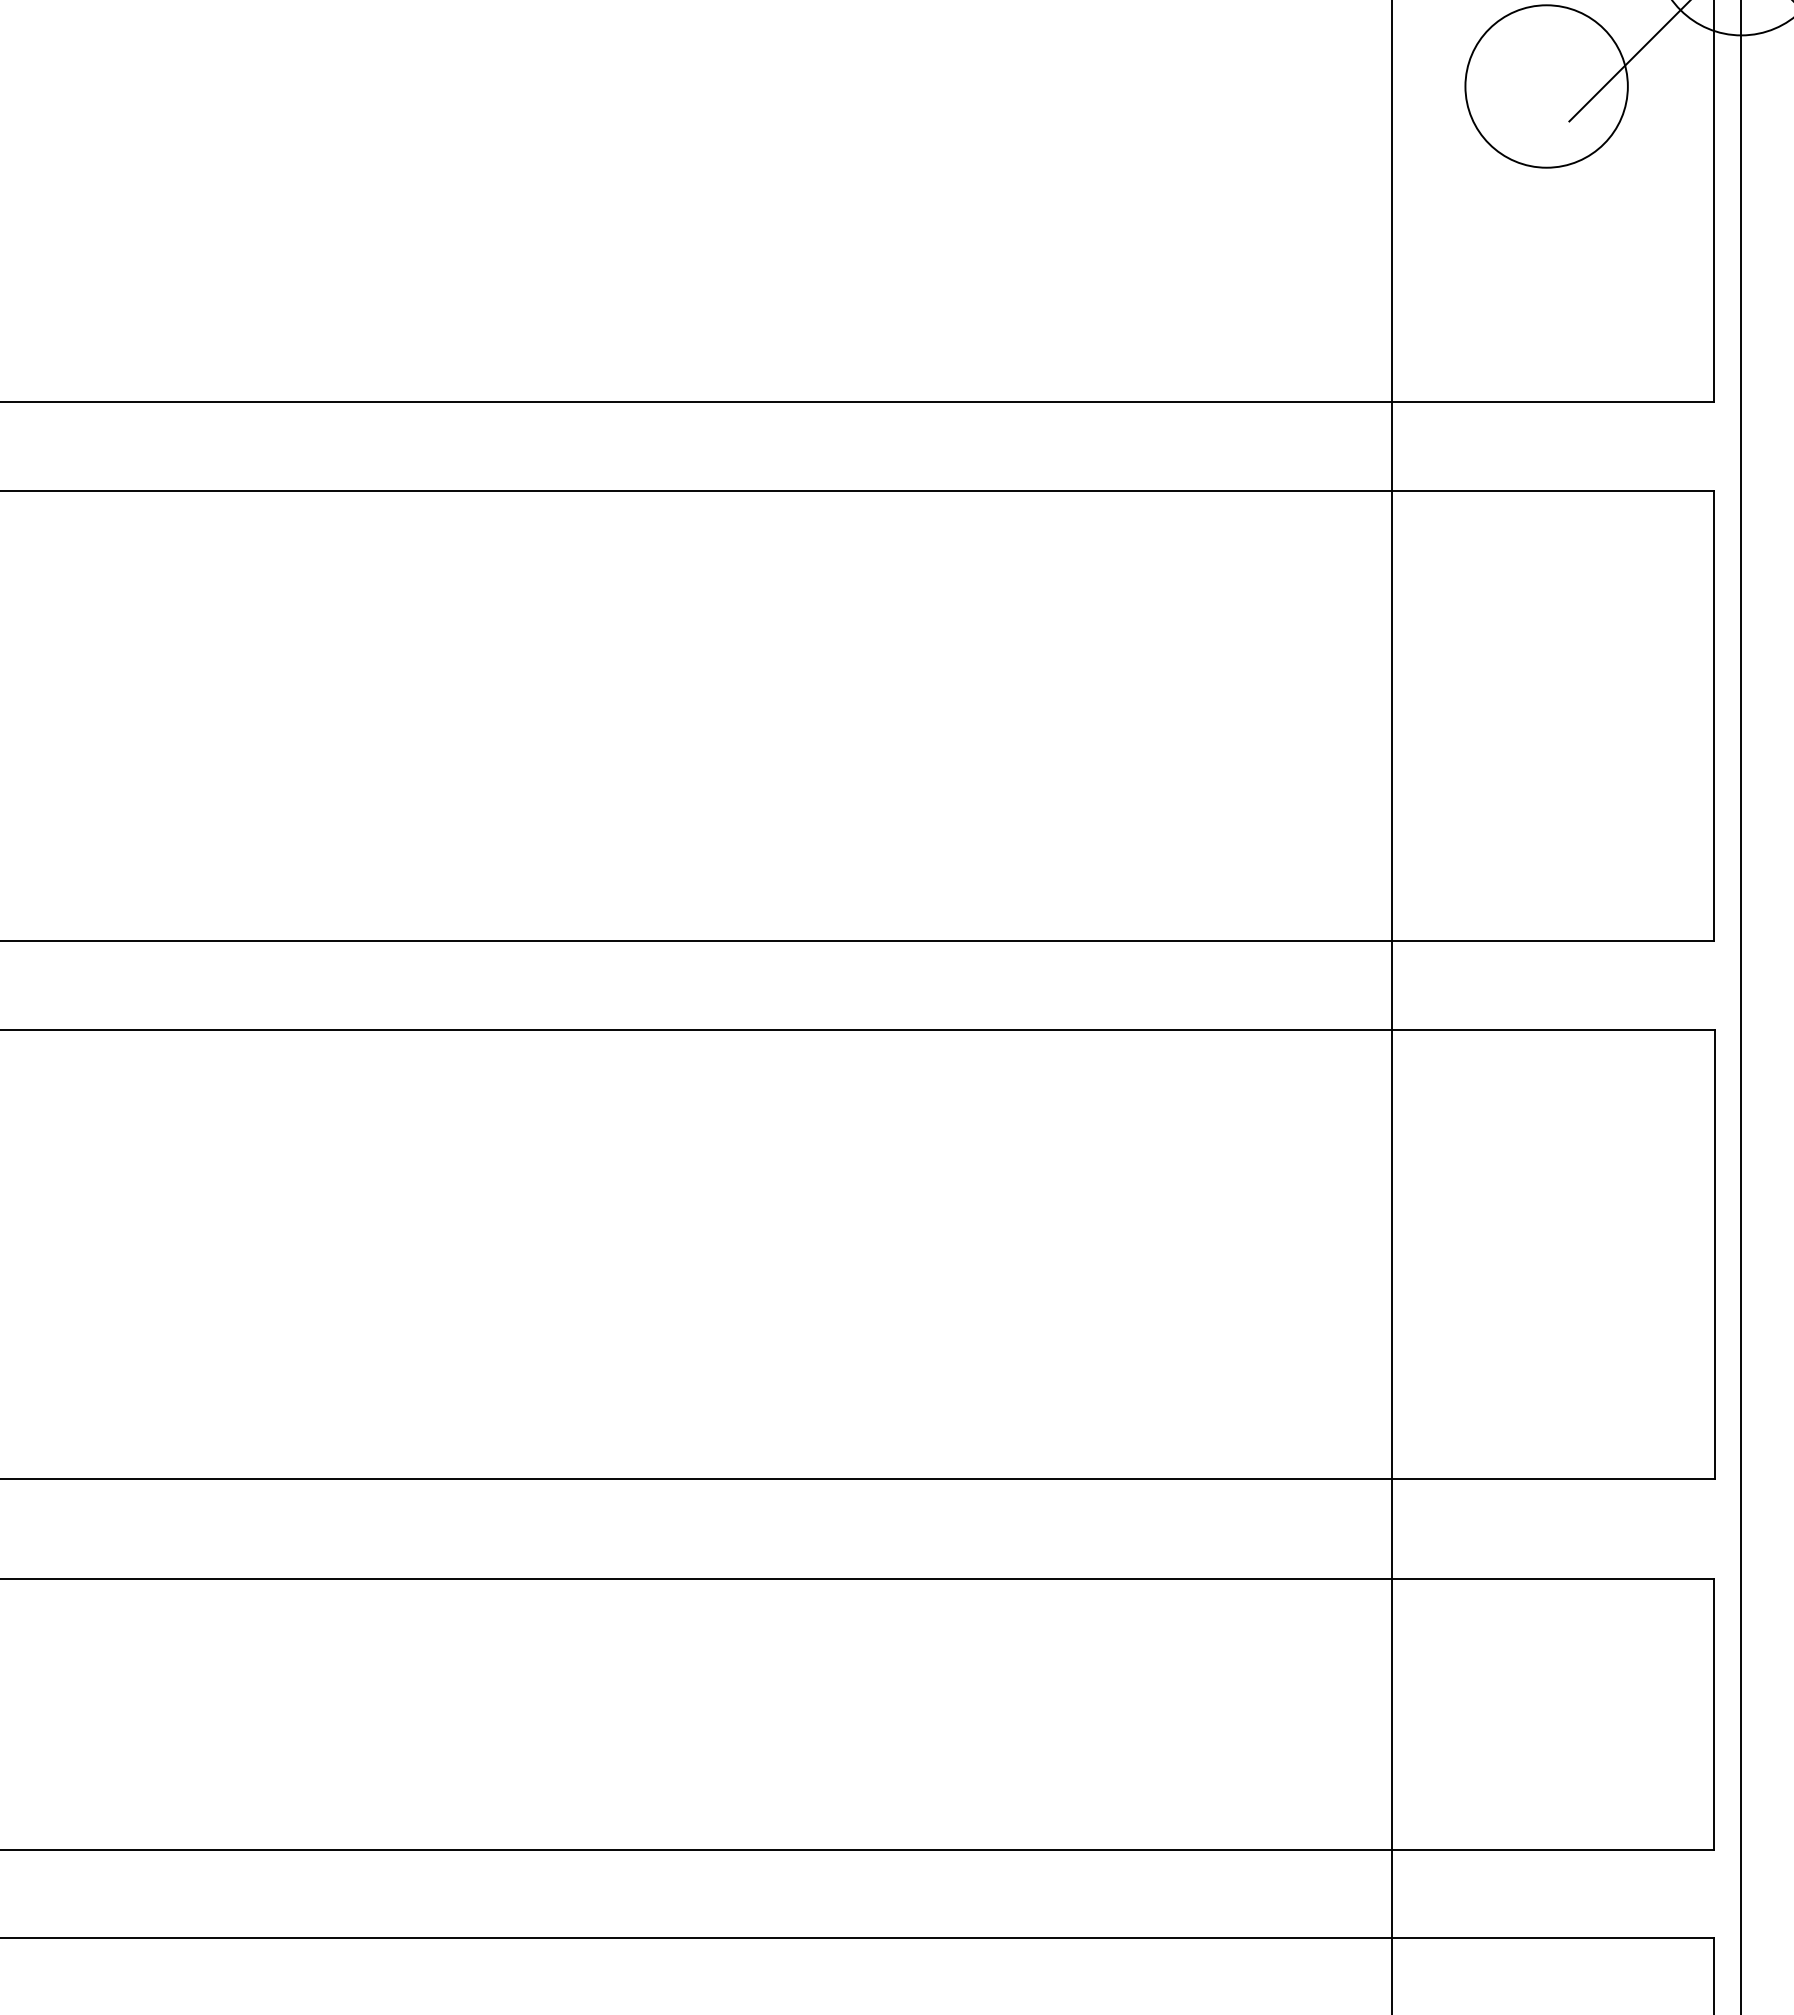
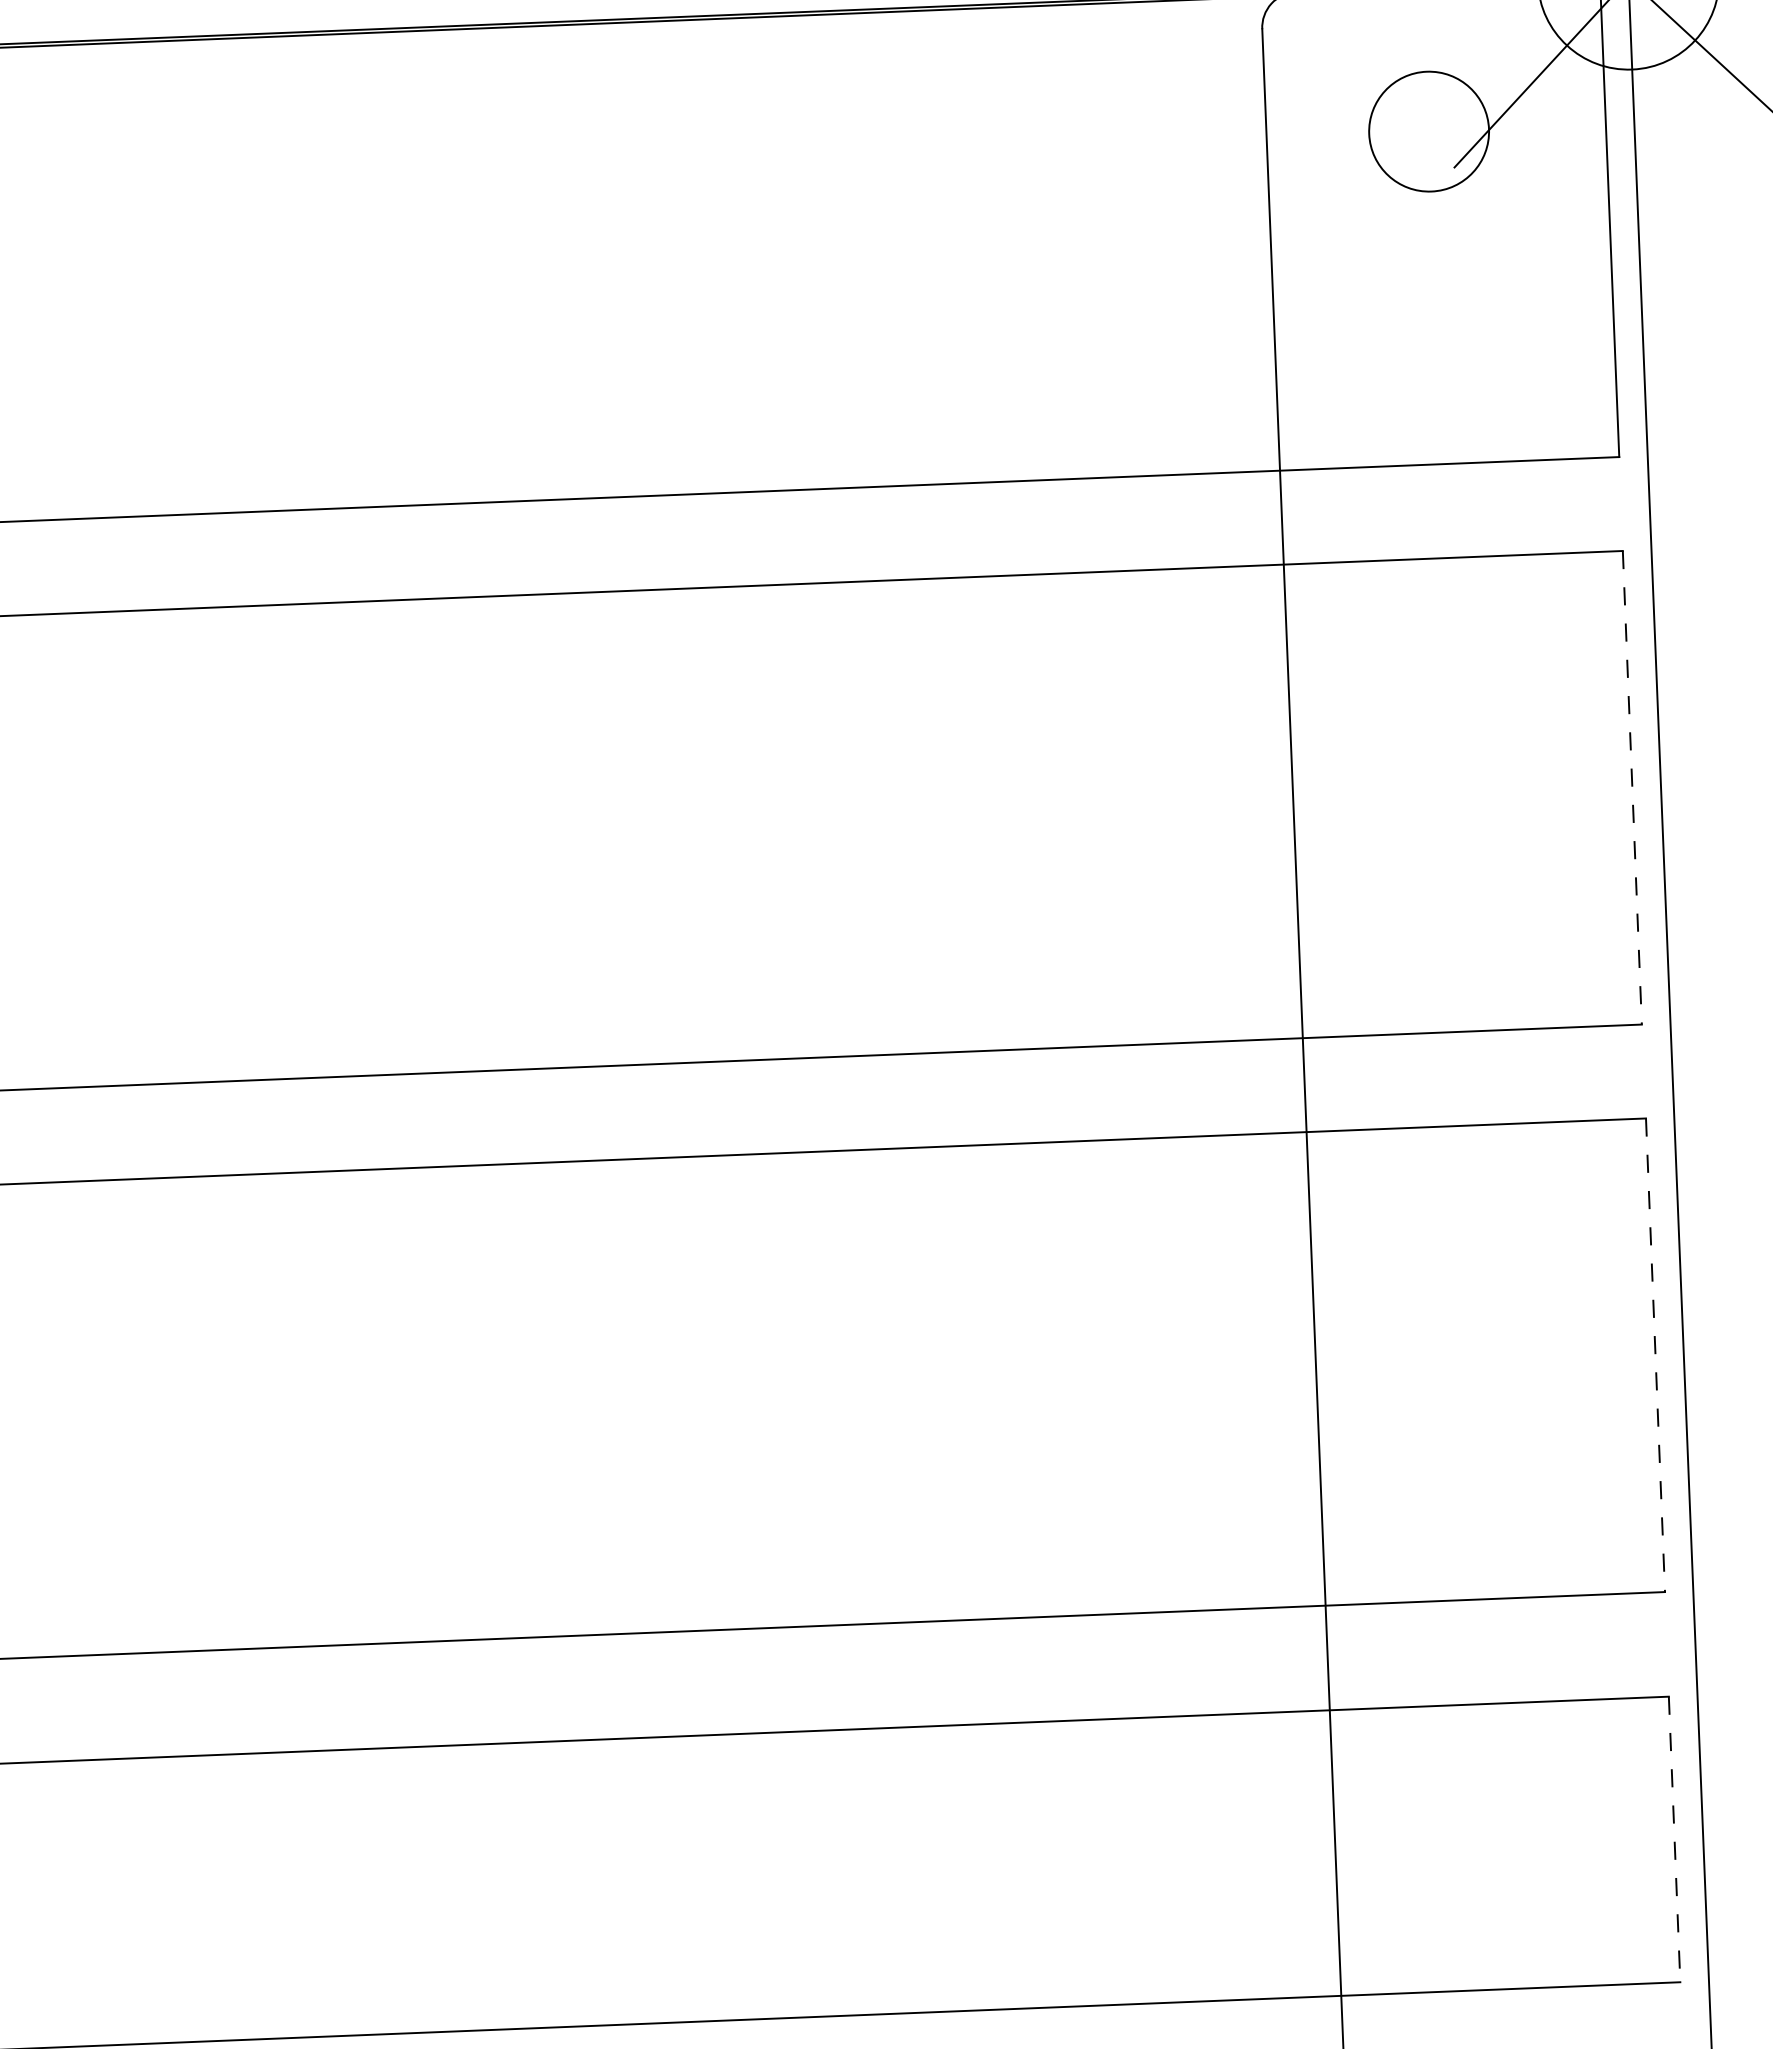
circle: (1546, 86) -> (1428, 131), size x0.7
line: (1714, 715) -> (1632, 787), solid -> dashed
line: (1714, 1254) -> (1655, 1355), solid -> dashed
line: (1714, 1714) -> (1674, 1839), solid -> dashed

